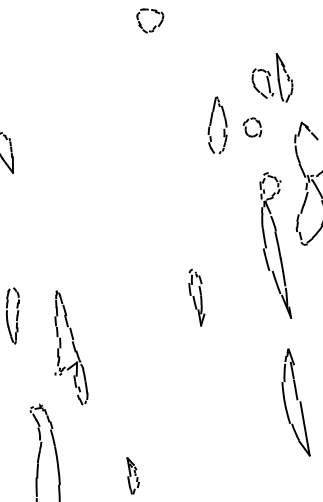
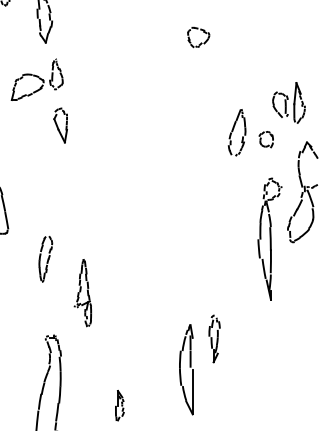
part: (197, 296) -> (214, 338), moved
part: (64, 348) -> (82, 292), size x0.7
part: (293, 403) -> (186, 369), moved

